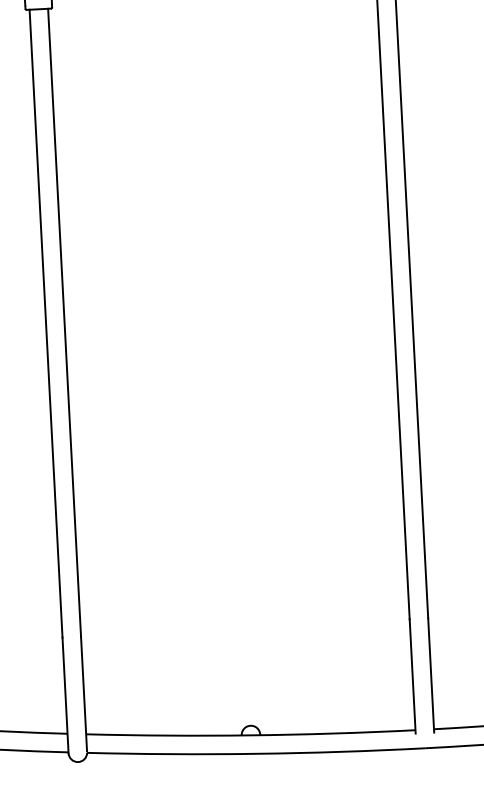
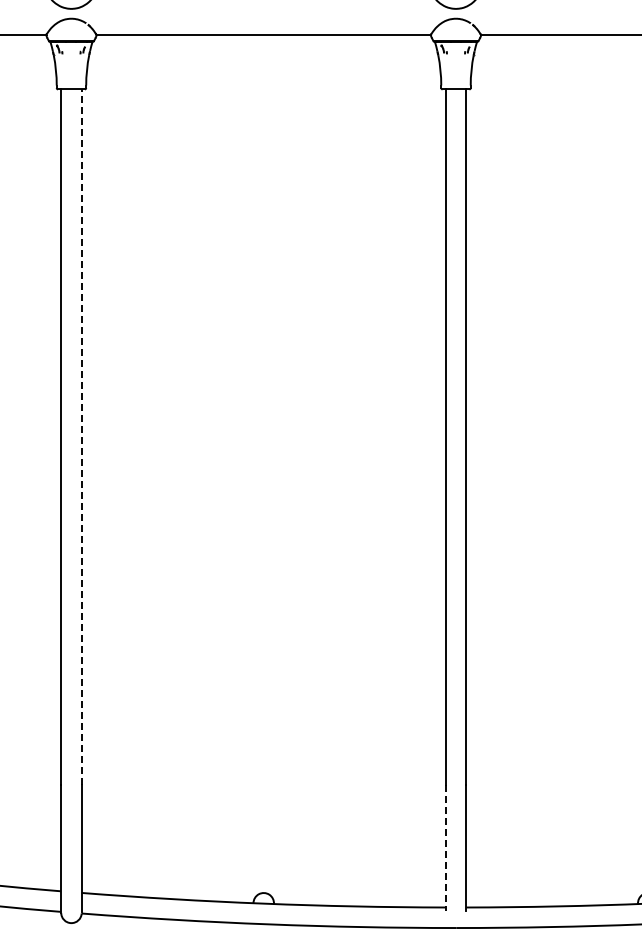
line: (64, 323) -> (81, 437), solid -> dashed
line: (412, 676) -> (445, 848), solid -> dashed

